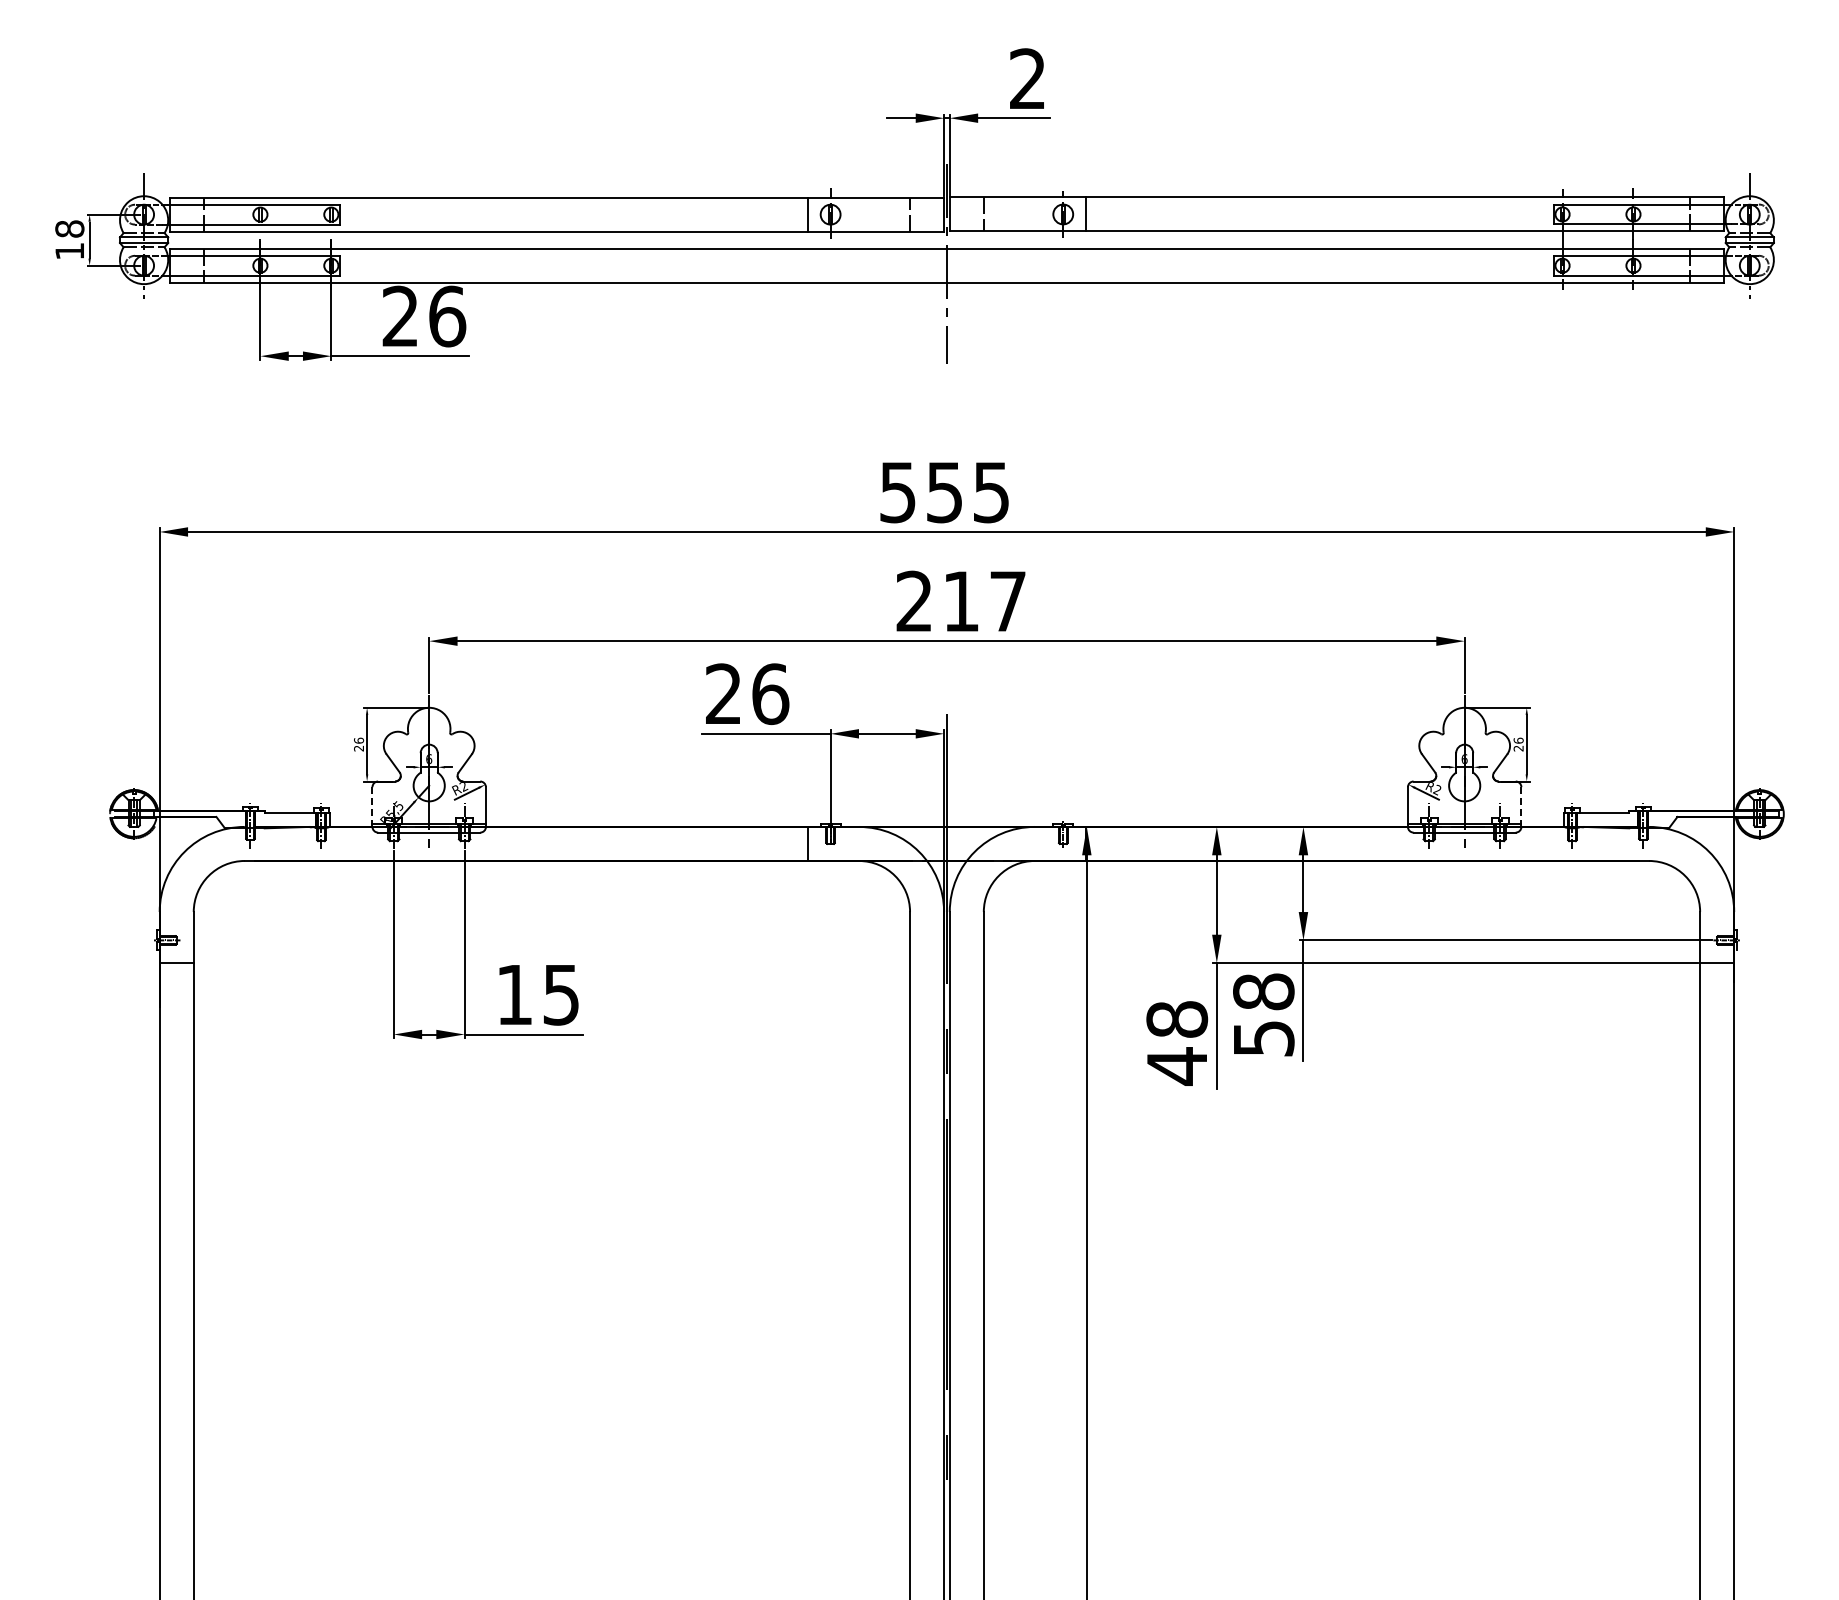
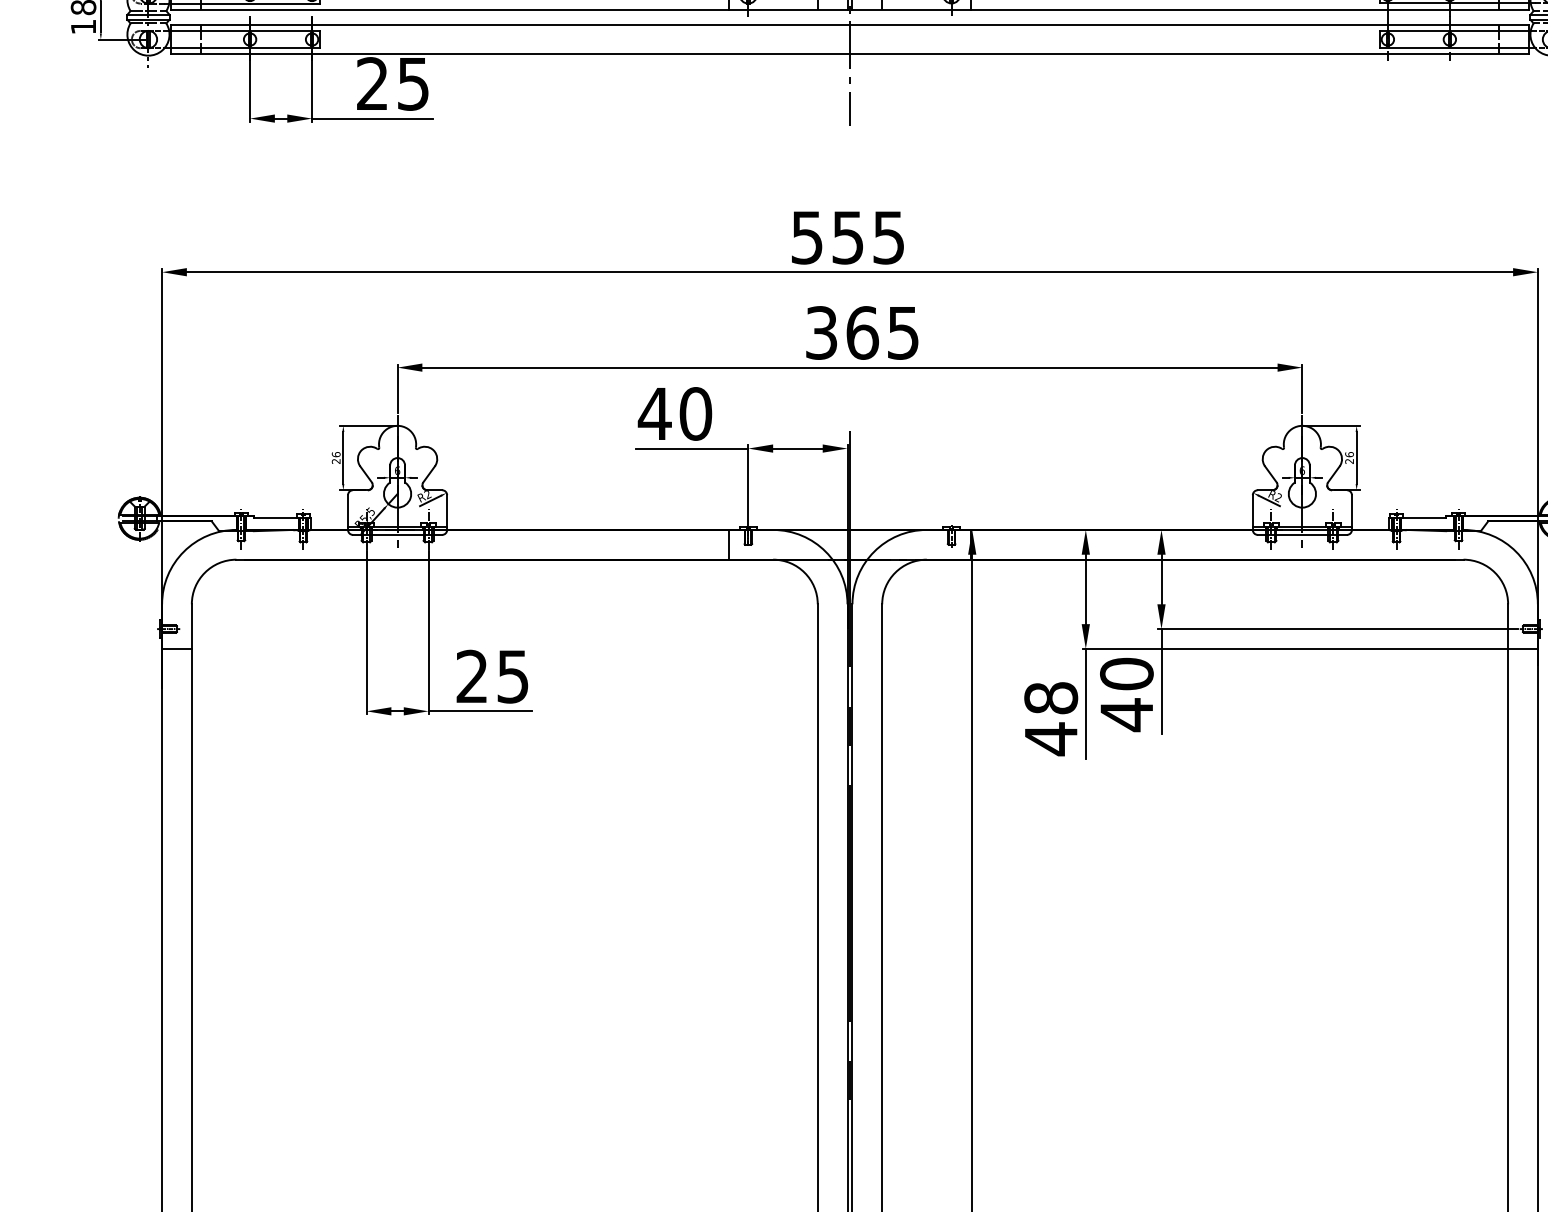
text: (447, 316) -> (413, 83), 26 -> 25
text: (960, 601) -> (861, 332), 217 -> 365
text: (746, 693) -> (674, 413), 26 -> 40
line: (372, 807) -> (348, 512), dashed -> solid
line: (1521, 807) -> (1352, 512), dashed -> solid
text: (513, 994) -> (471, 676), 15 -> 25
text: (1263, 1015) -> (1126, 694), 58 -> 40

